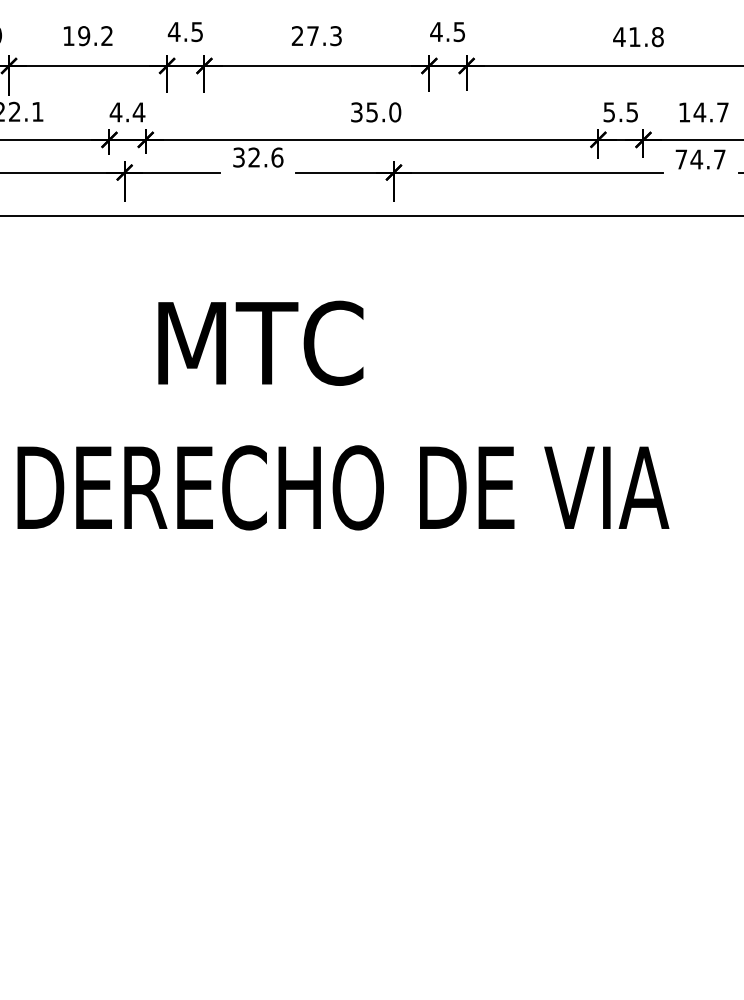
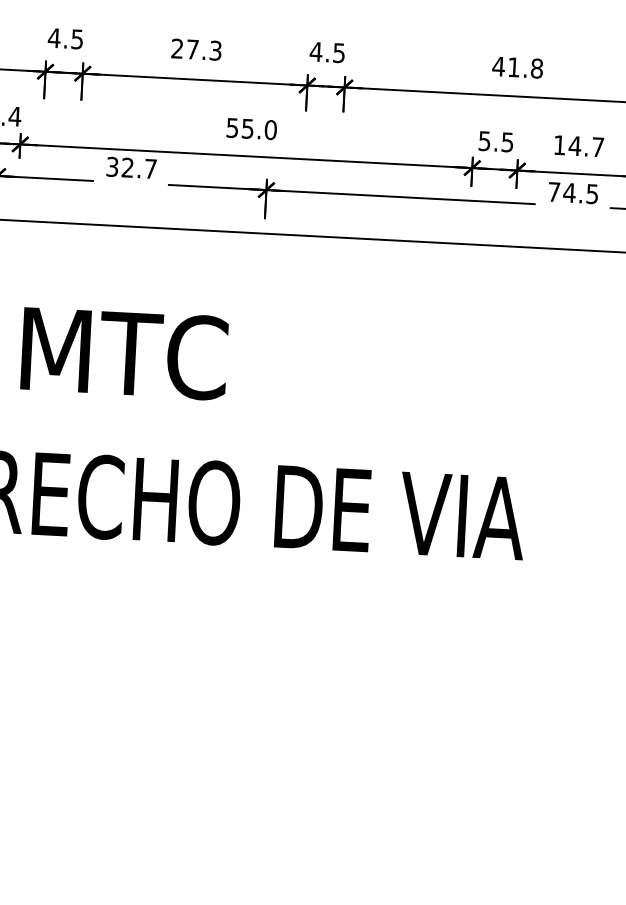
text: (356, 111) -> (232, 127), 35.0 -> 55.0
text: (277, 157) -> (150, 168), 32.6 -> 32.7
text: (719, 159) -> (592, 194), 74.7 -> 74.5

